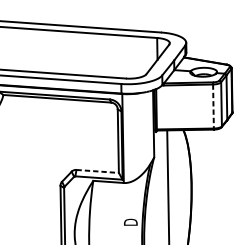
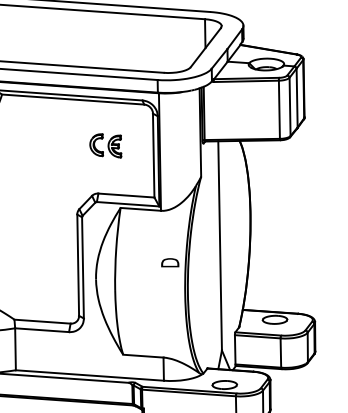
line: (213, 107) -> (279, 110), dashed -> solid
part: (81, 133) -> (105, 145), added
line: (97, 171) -> (126, 195), dashed -> solid

